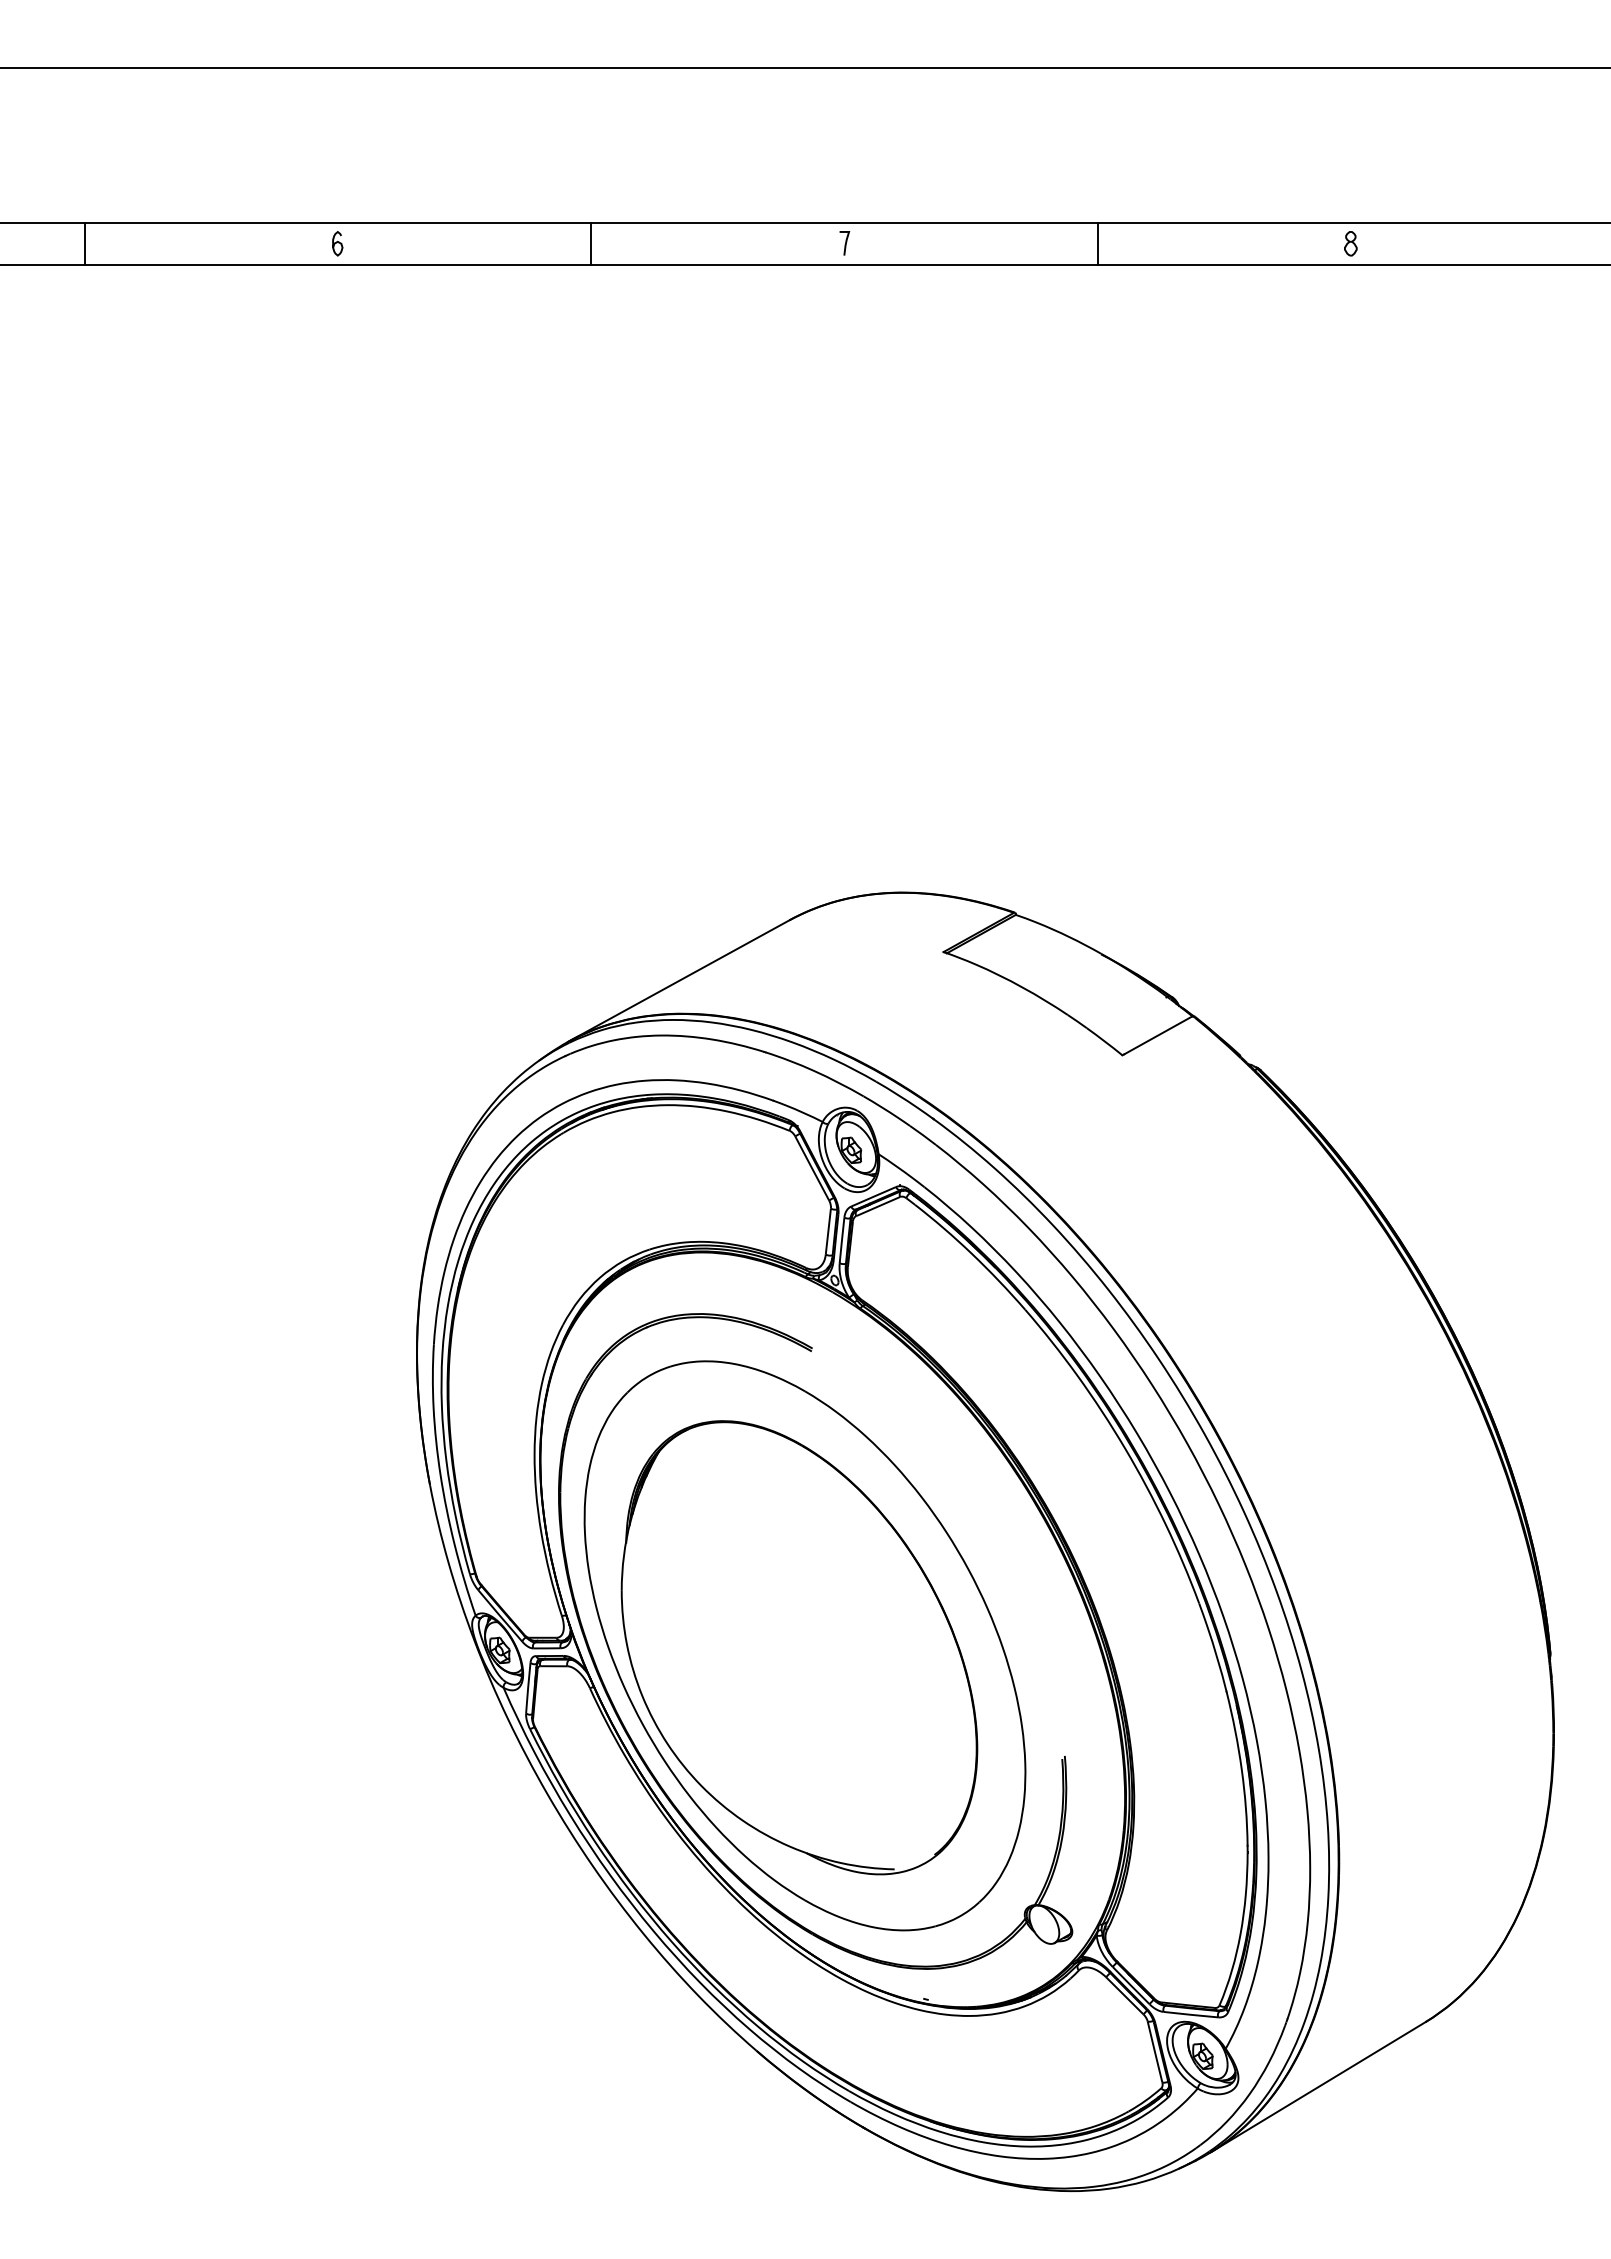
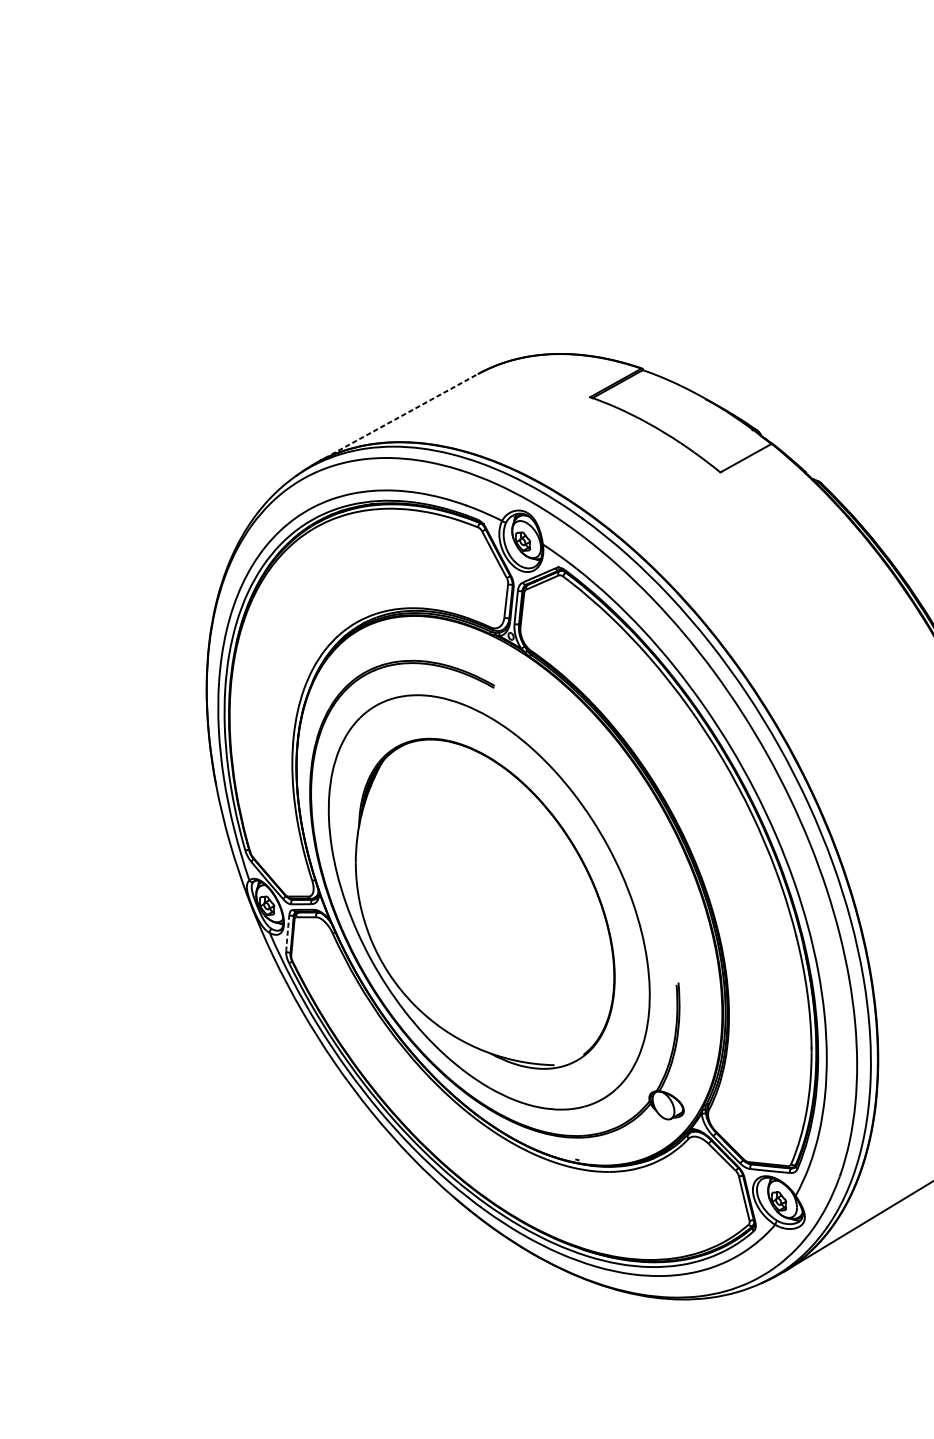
line: (679, 980) -> (397, 417), solid -> dashed
arc: (528, 1688) -> (287, 933), solid -> dashed

